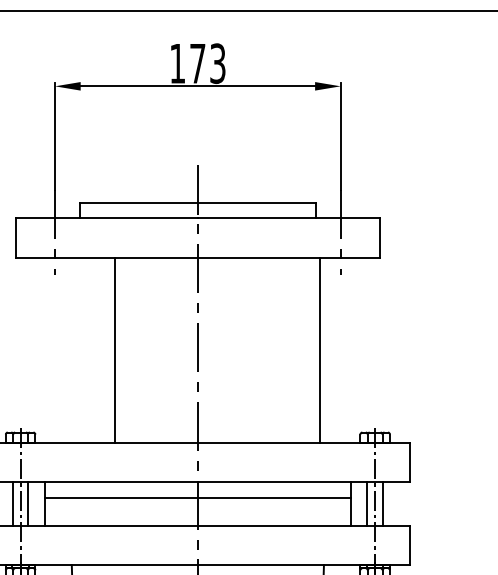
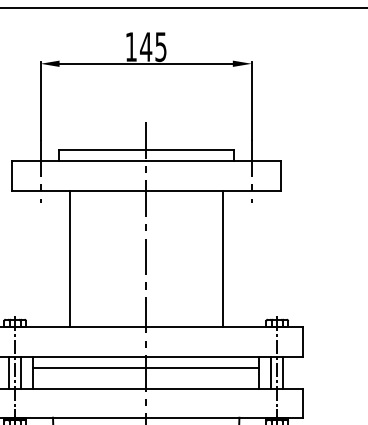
text: (207, 63) -> (153, 46), 173 -> 145
line: (115, 349) -> (69, 258), moved
line: (320, 349) -> (222, 258), moved

